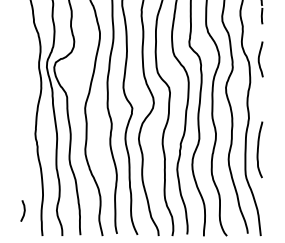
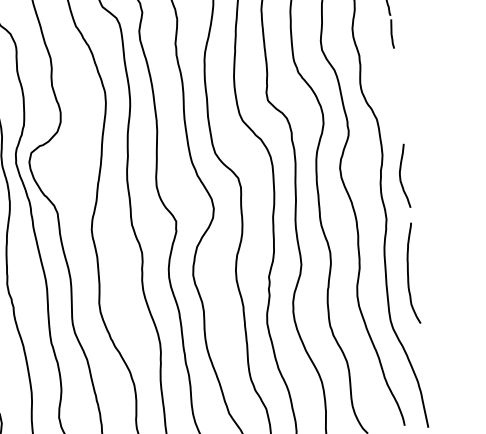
curve: (259, 59) -> (401, 176), moved

